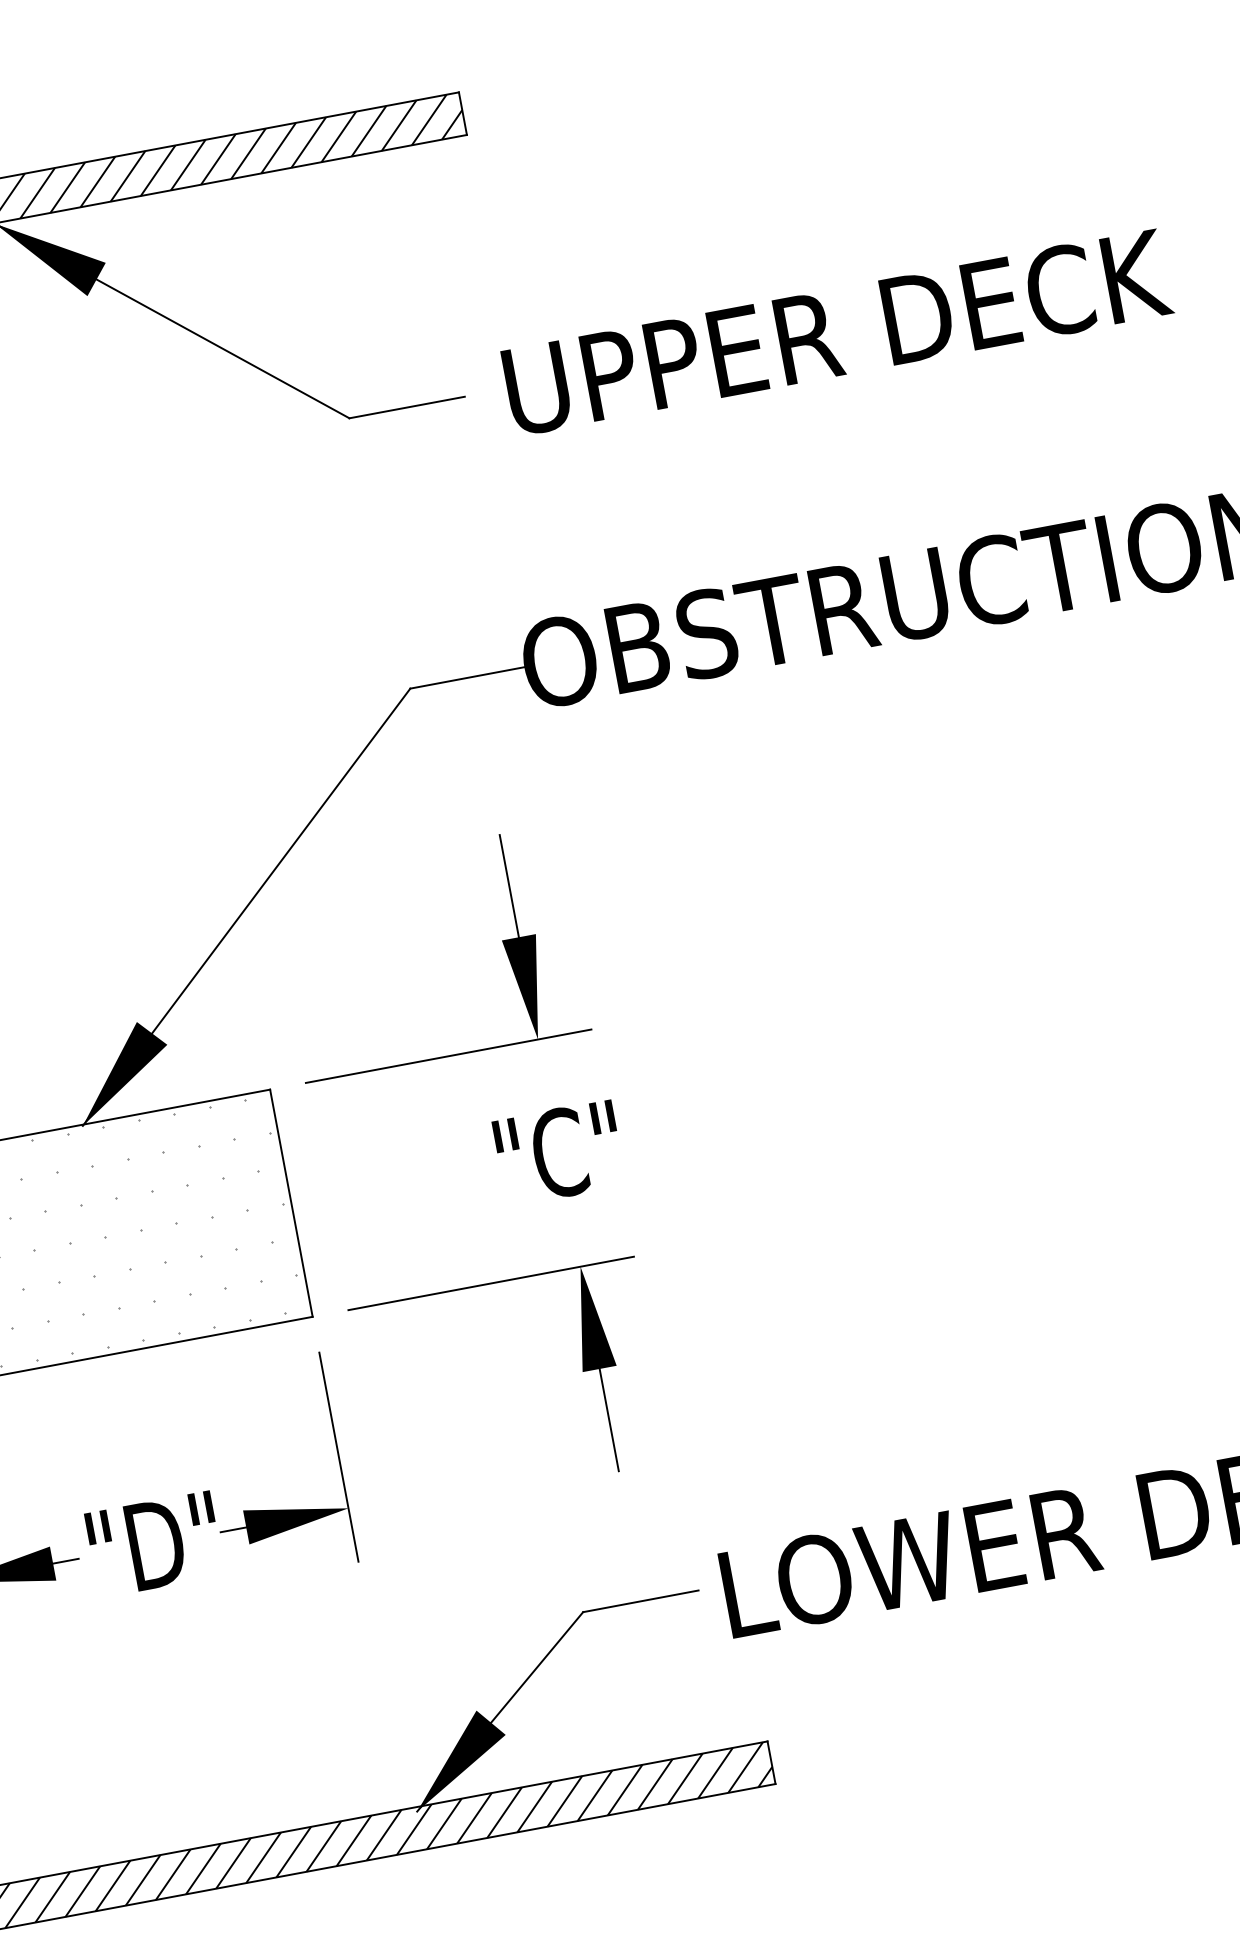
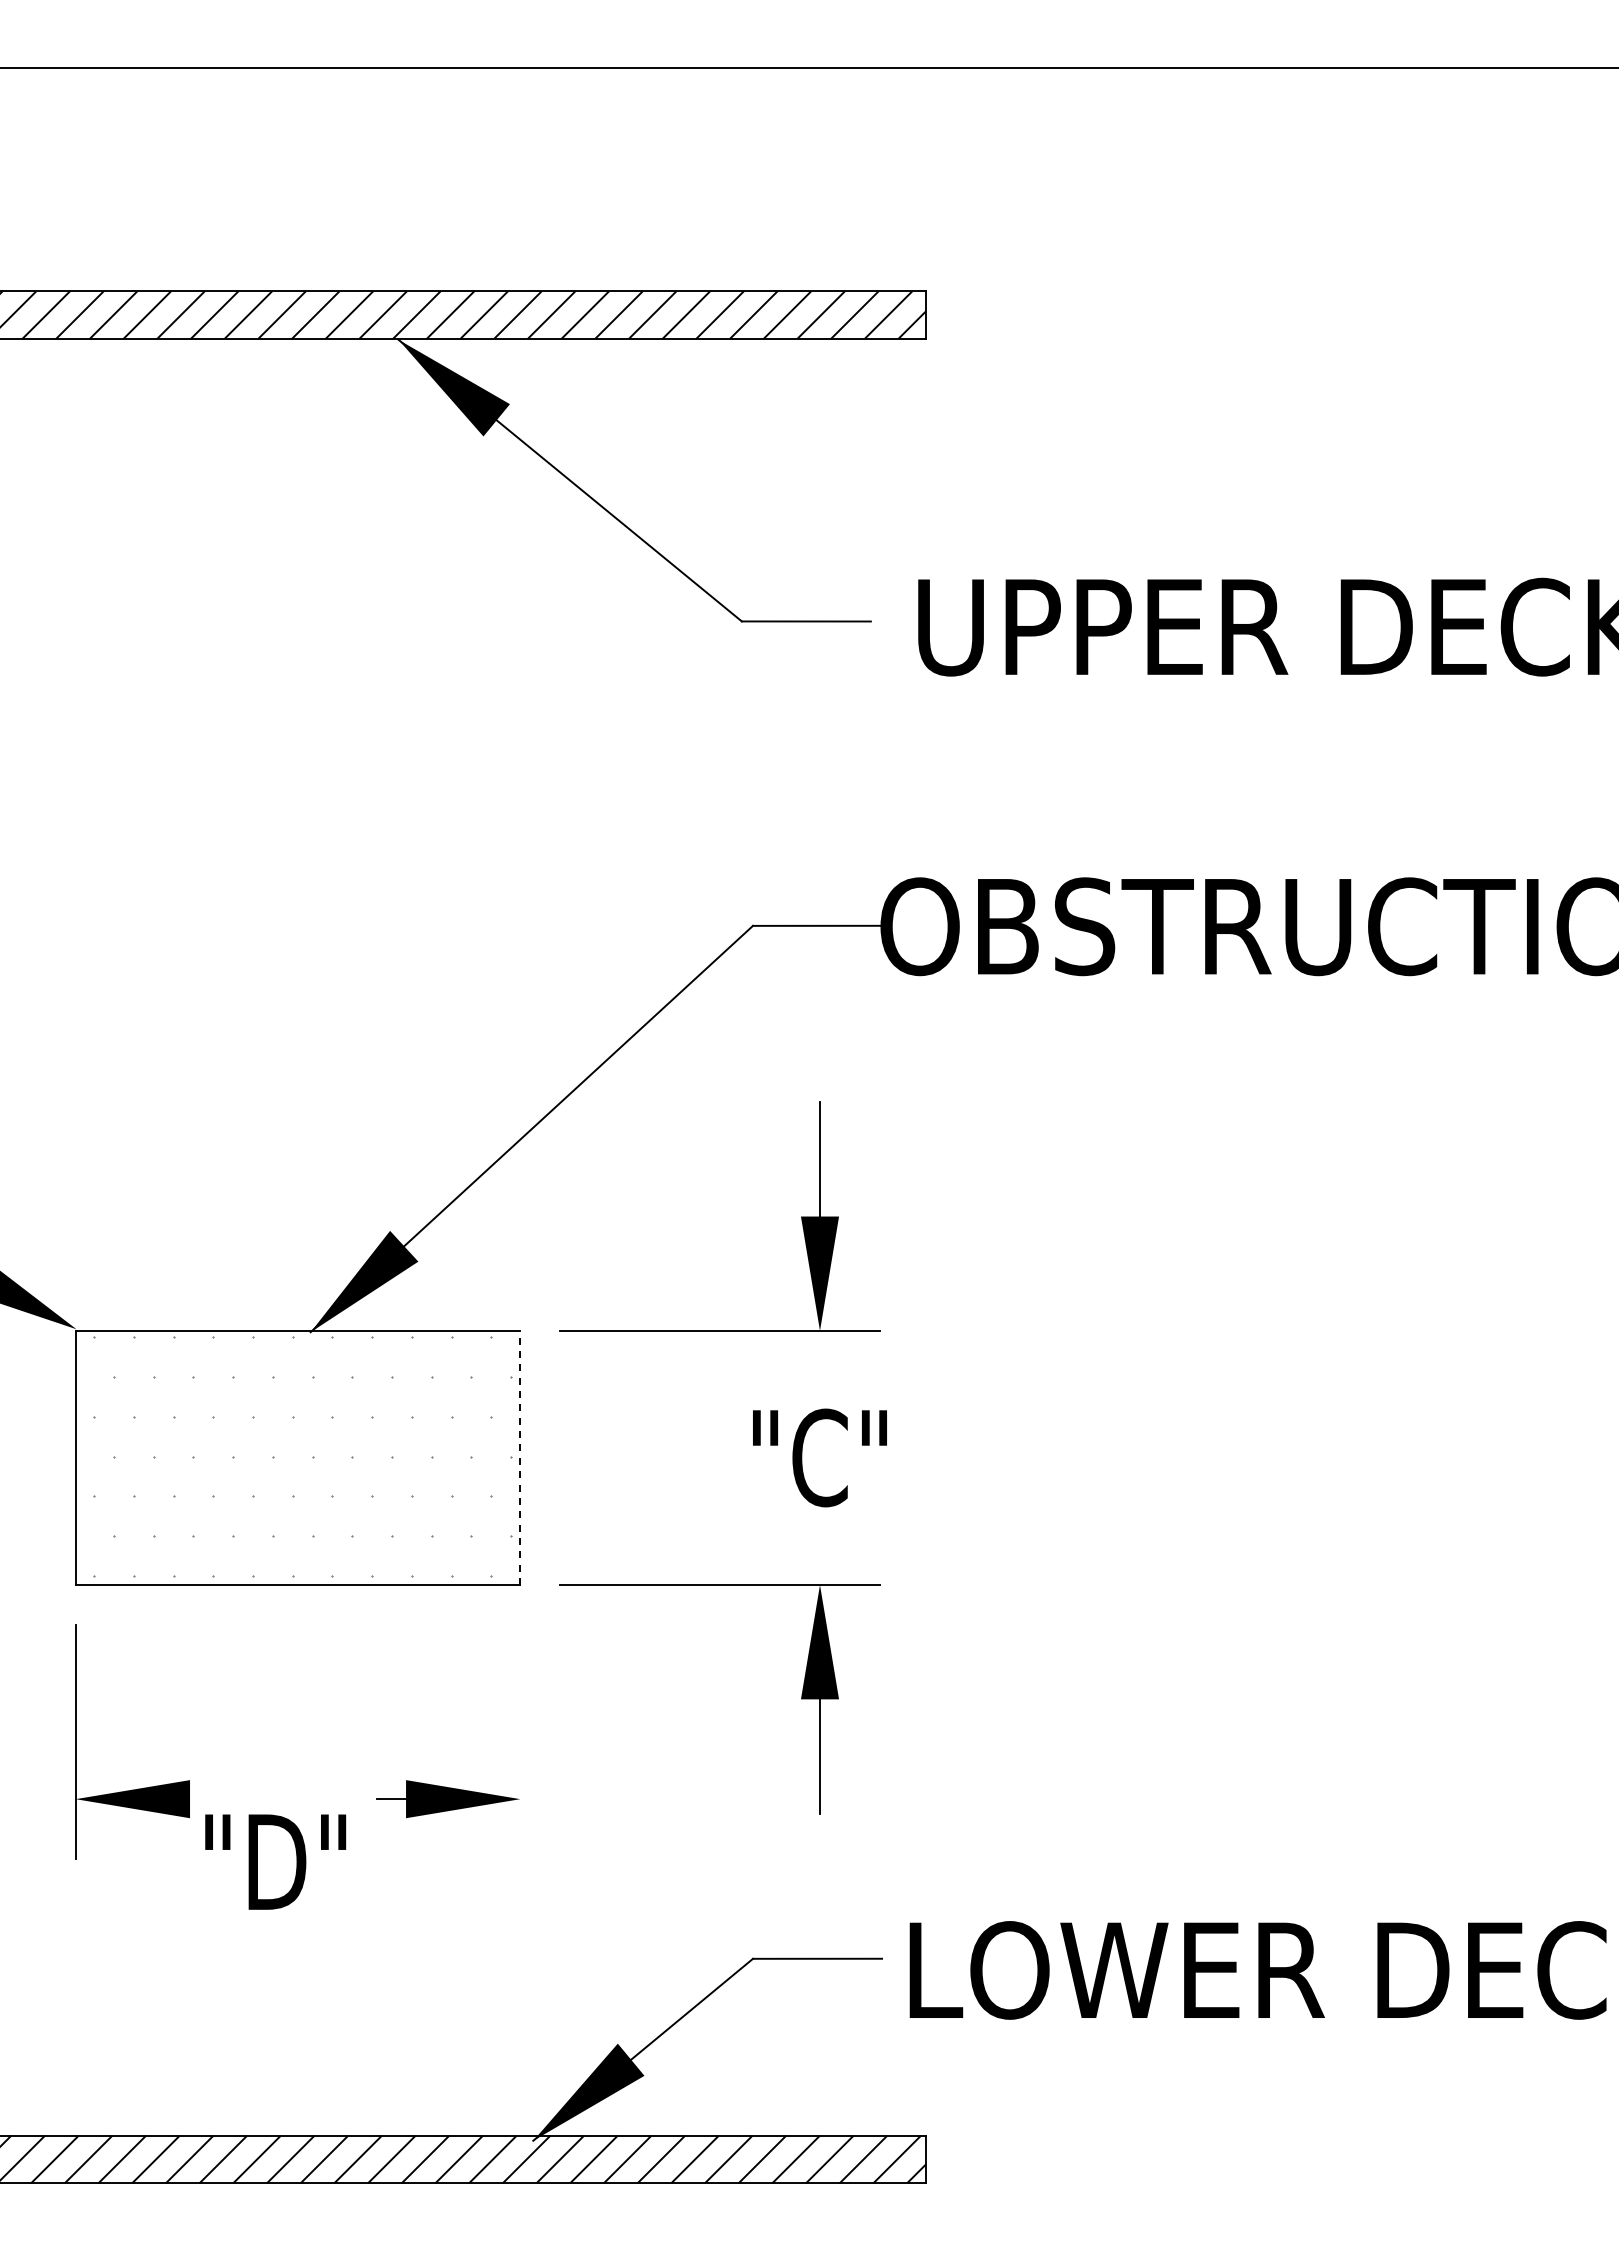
line: (291, 1202) -> (520, 1457), solid -> dashed
line: (338, 1456) -> (520, 1741), removed
text: (154, 1544) -> (275, 1861), moved
line: (66, 1561) -> (204, 1799), removed

